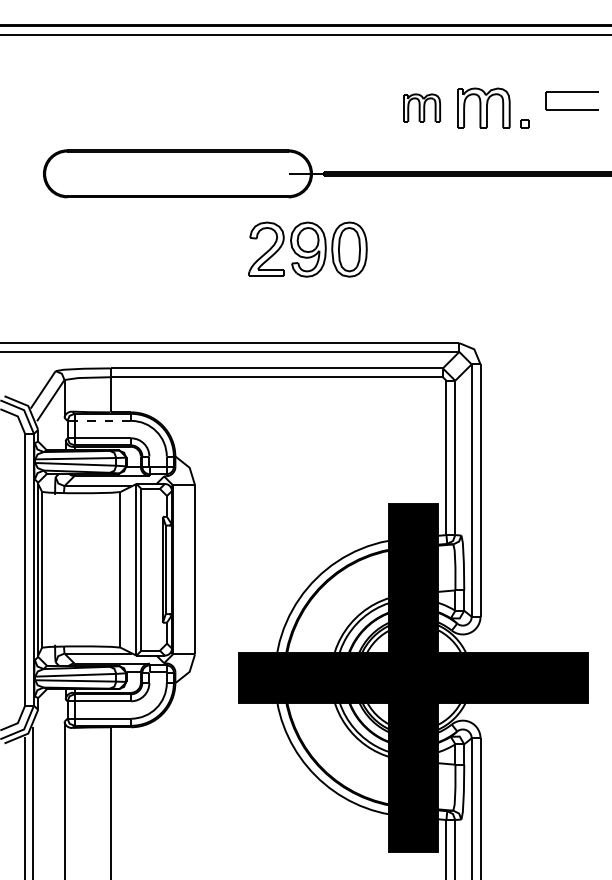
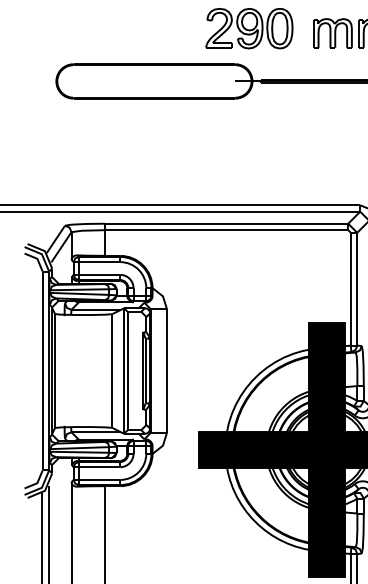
part: (421, 107) -> (332, 32), size x1.43
part: (307, 249) -> (249, 28), moved
line: (102, 420) -> (99, 261), dashed -> solid

